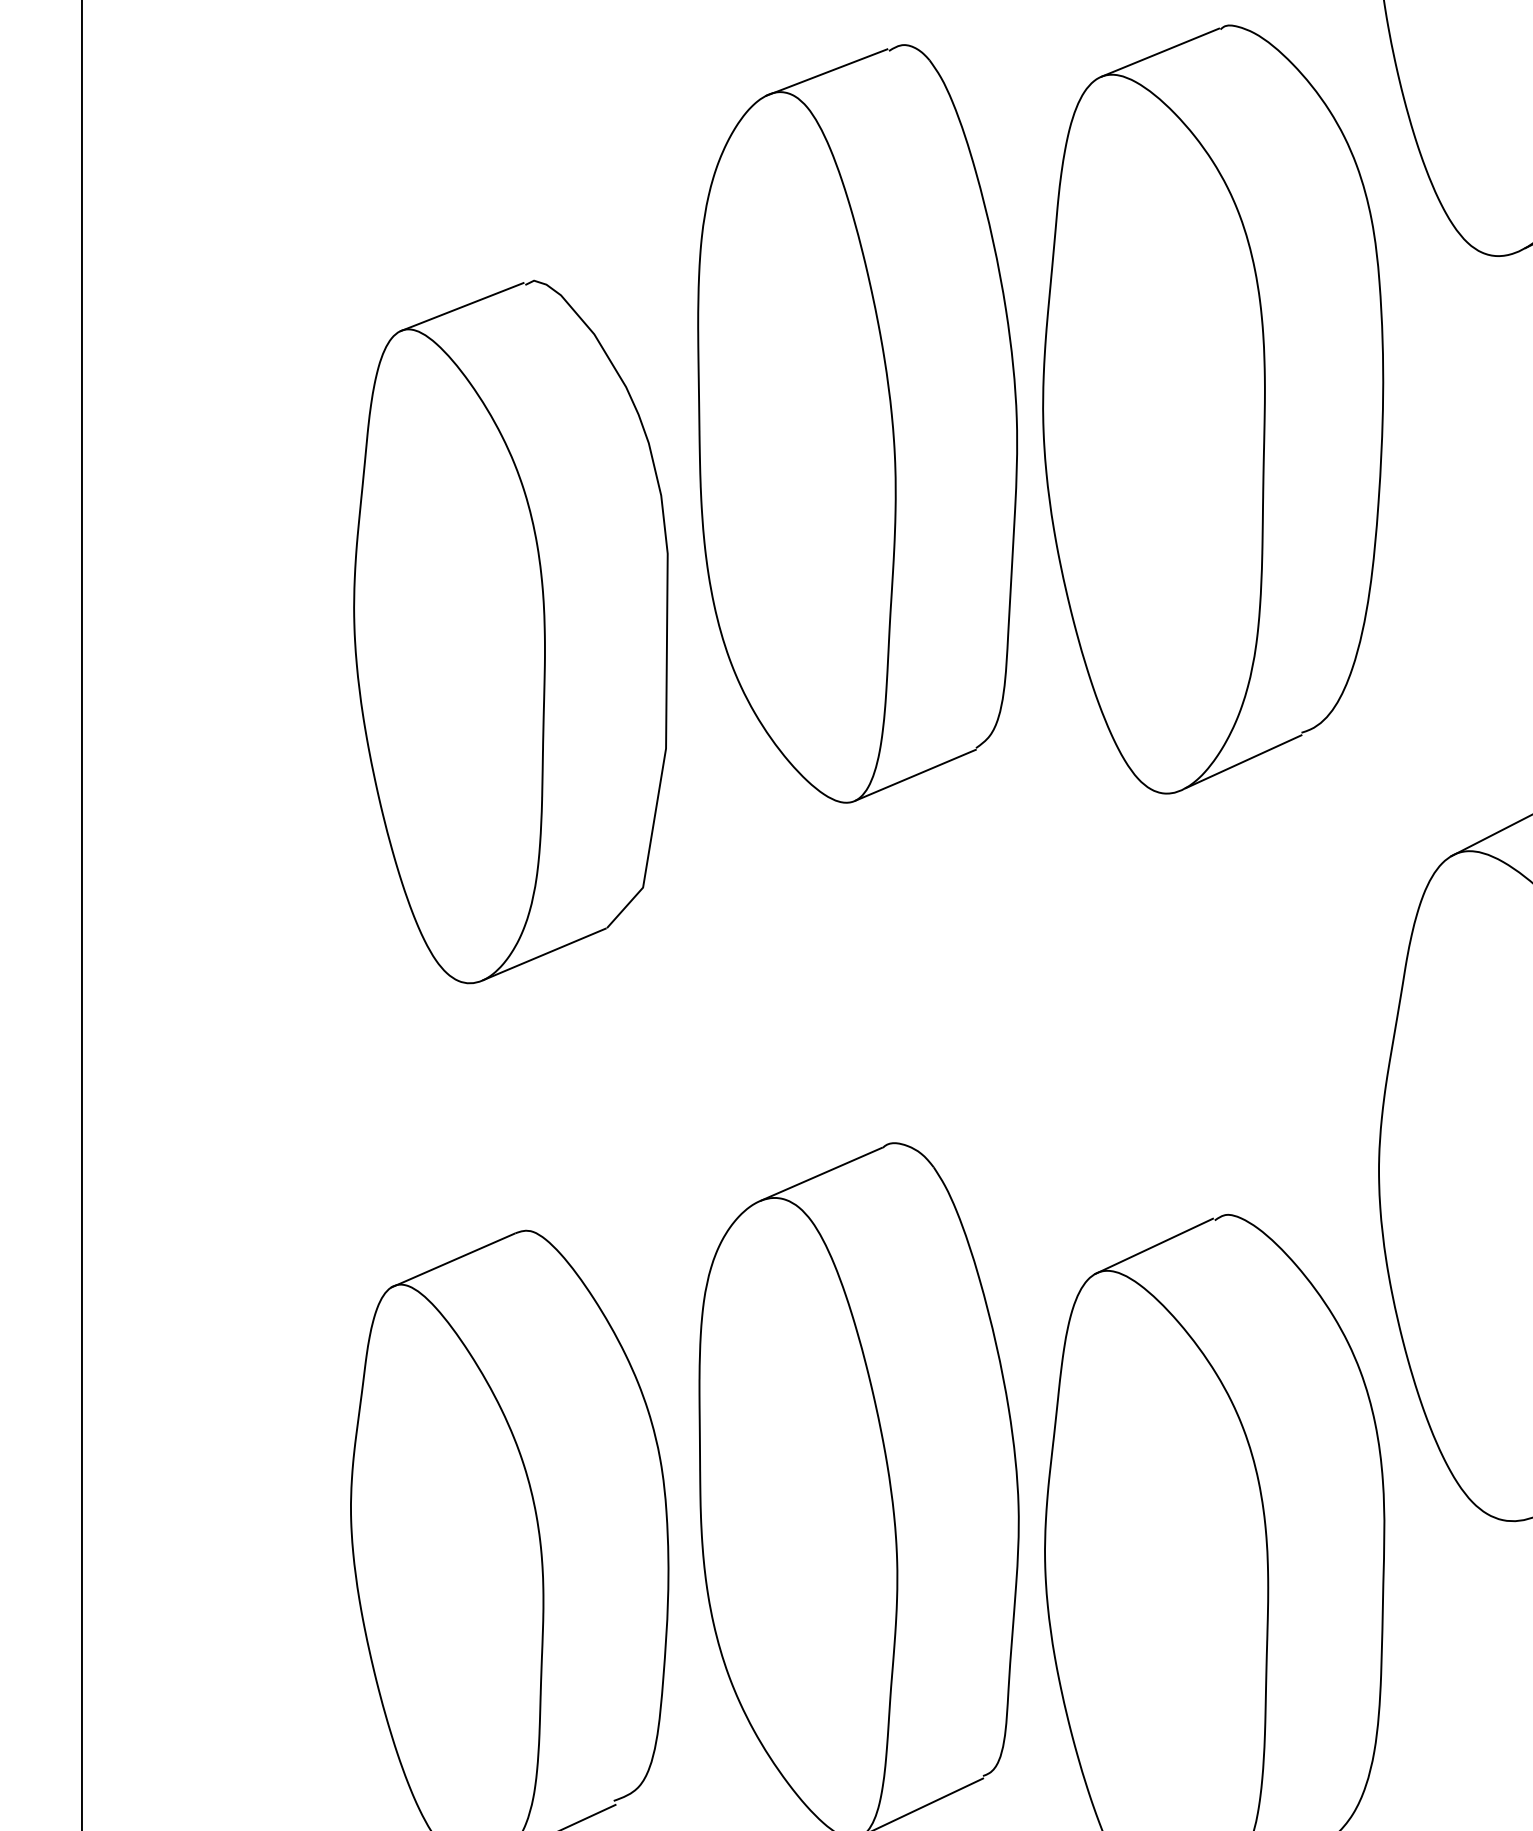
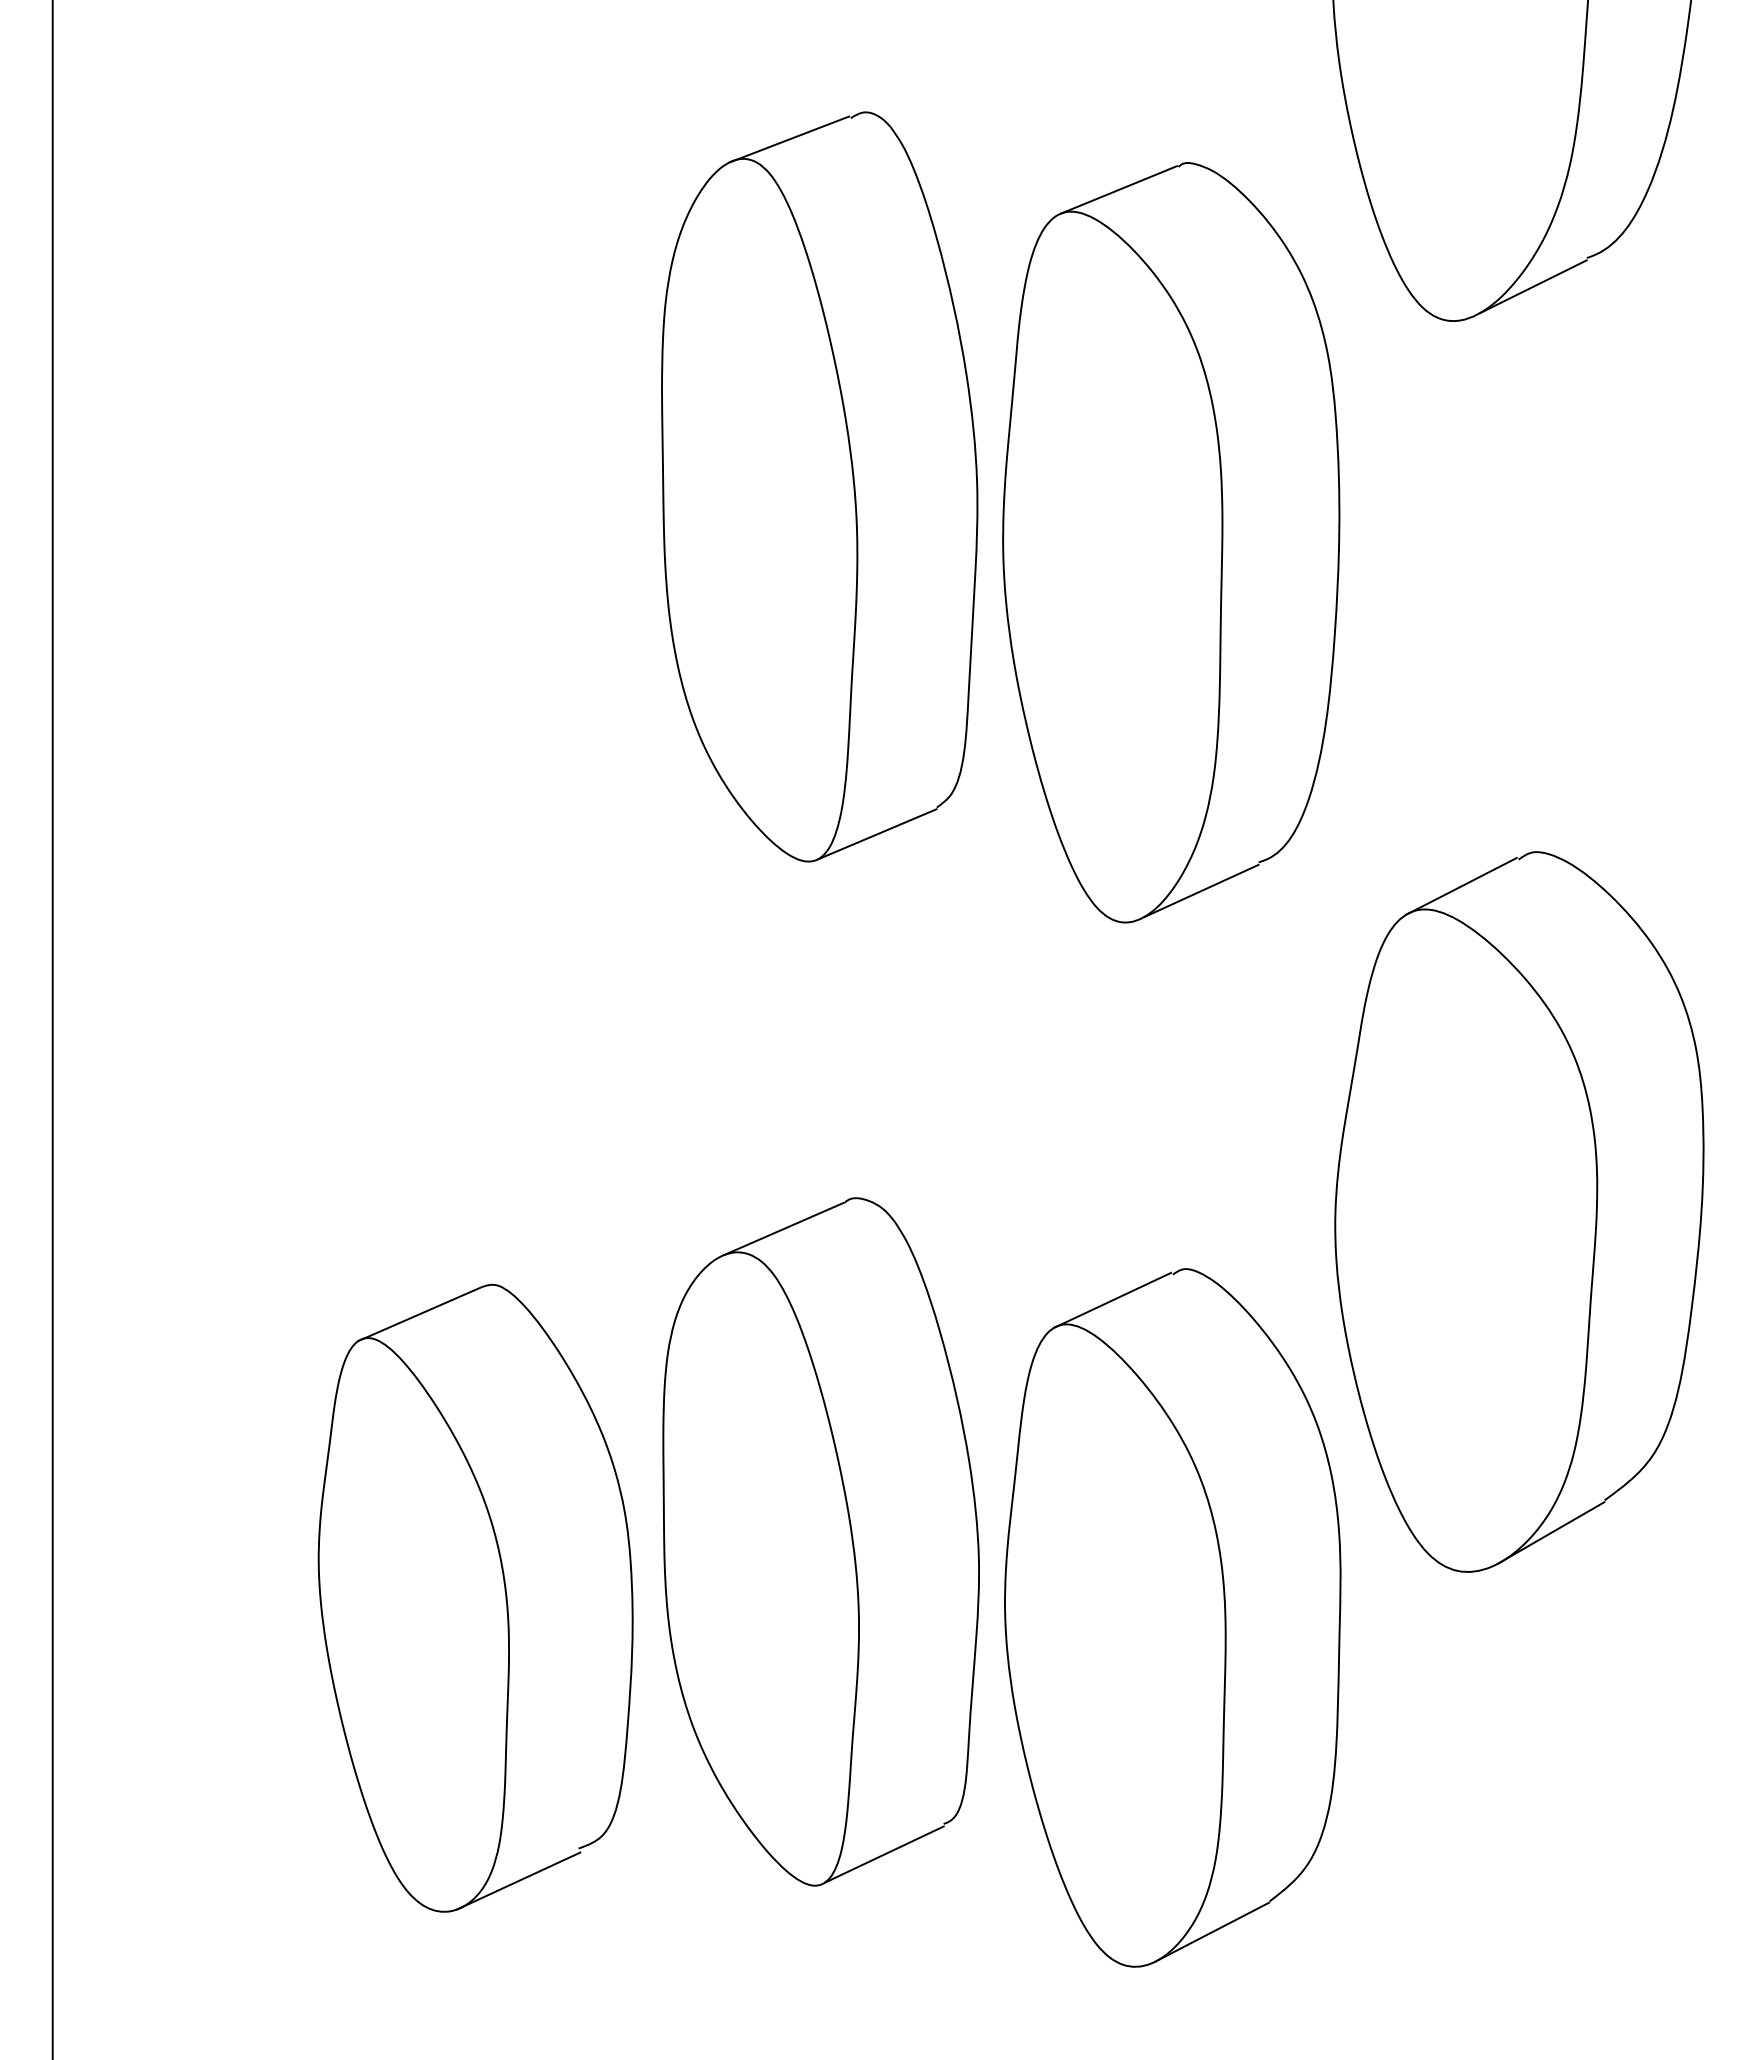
part: (1213, 409) -> (1171, 542), moved
part: (510, 631) -> (476, 692), removed

